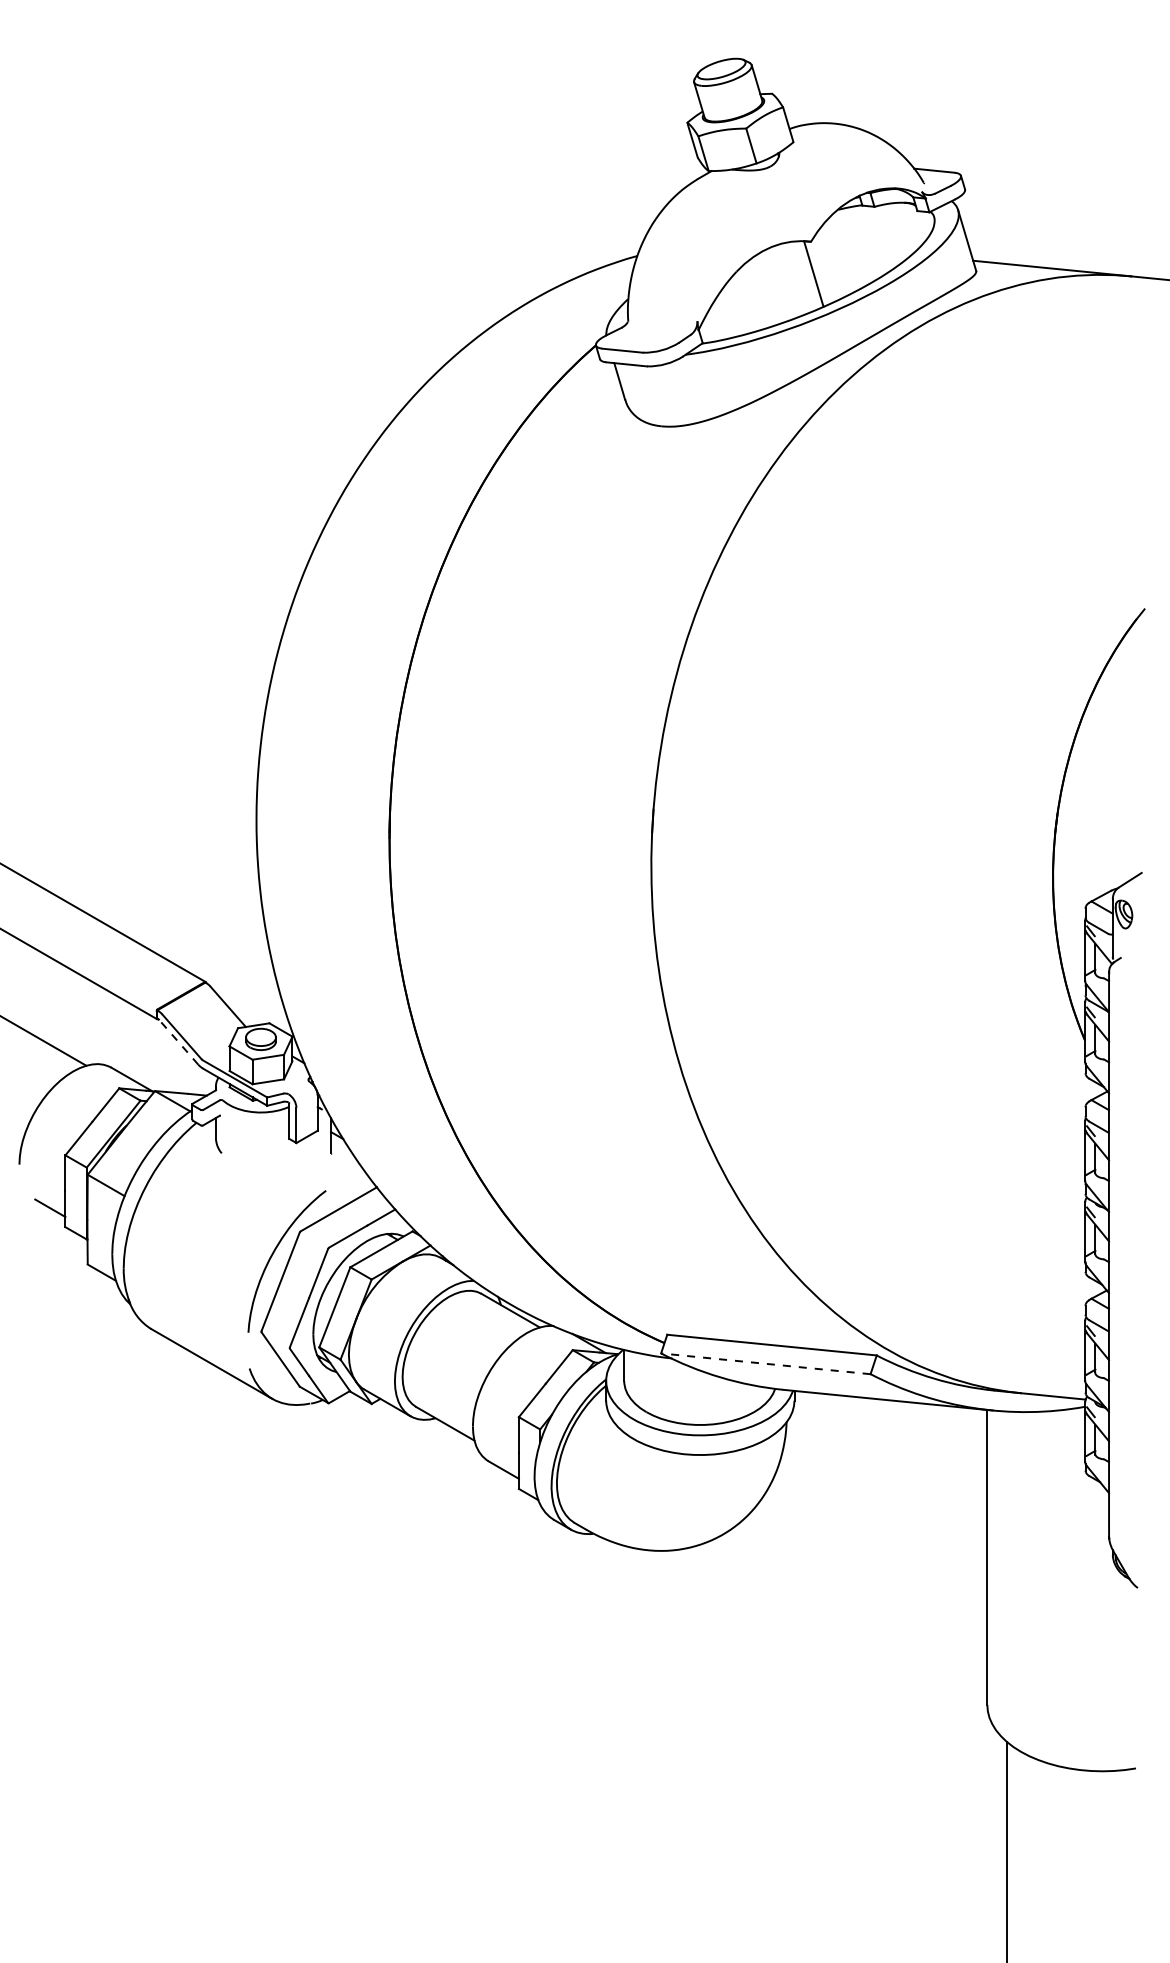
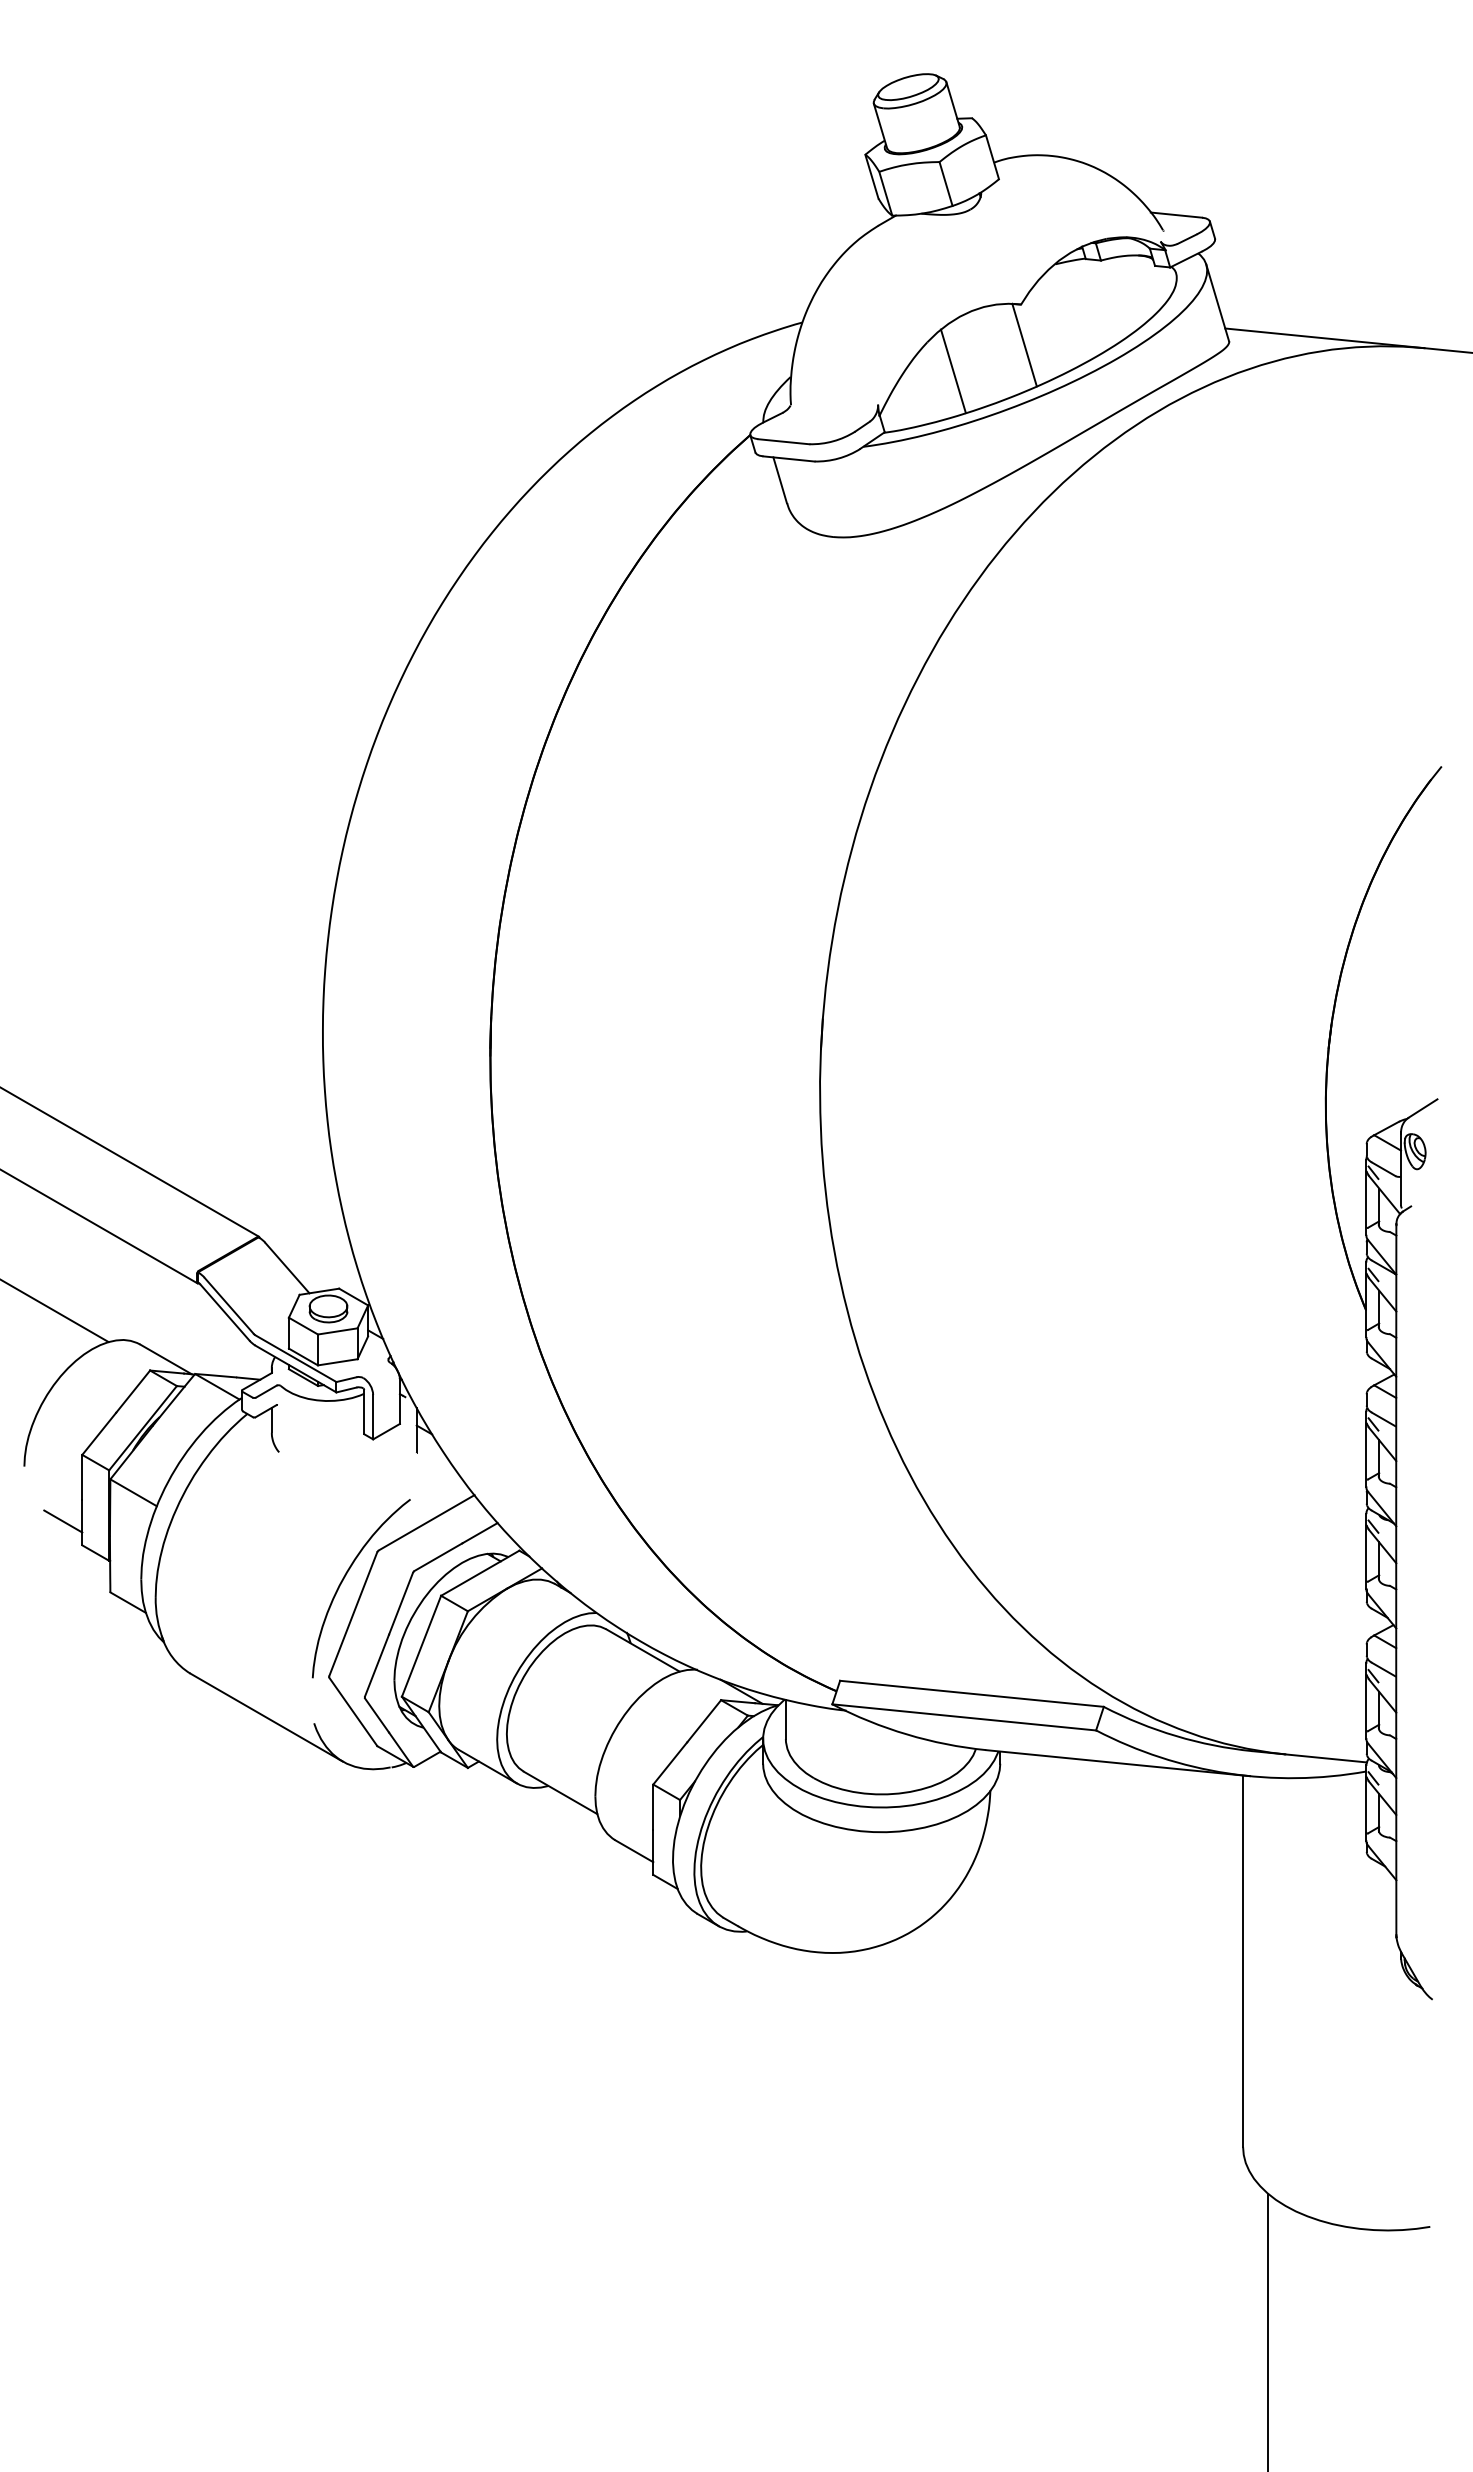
line: (756, 294) -> (952, 371), added
line: (178, 1042) -> (224, 1312), dashed -> solid
line: (766, 1363) -> (964, 1717), dashed -> solid

